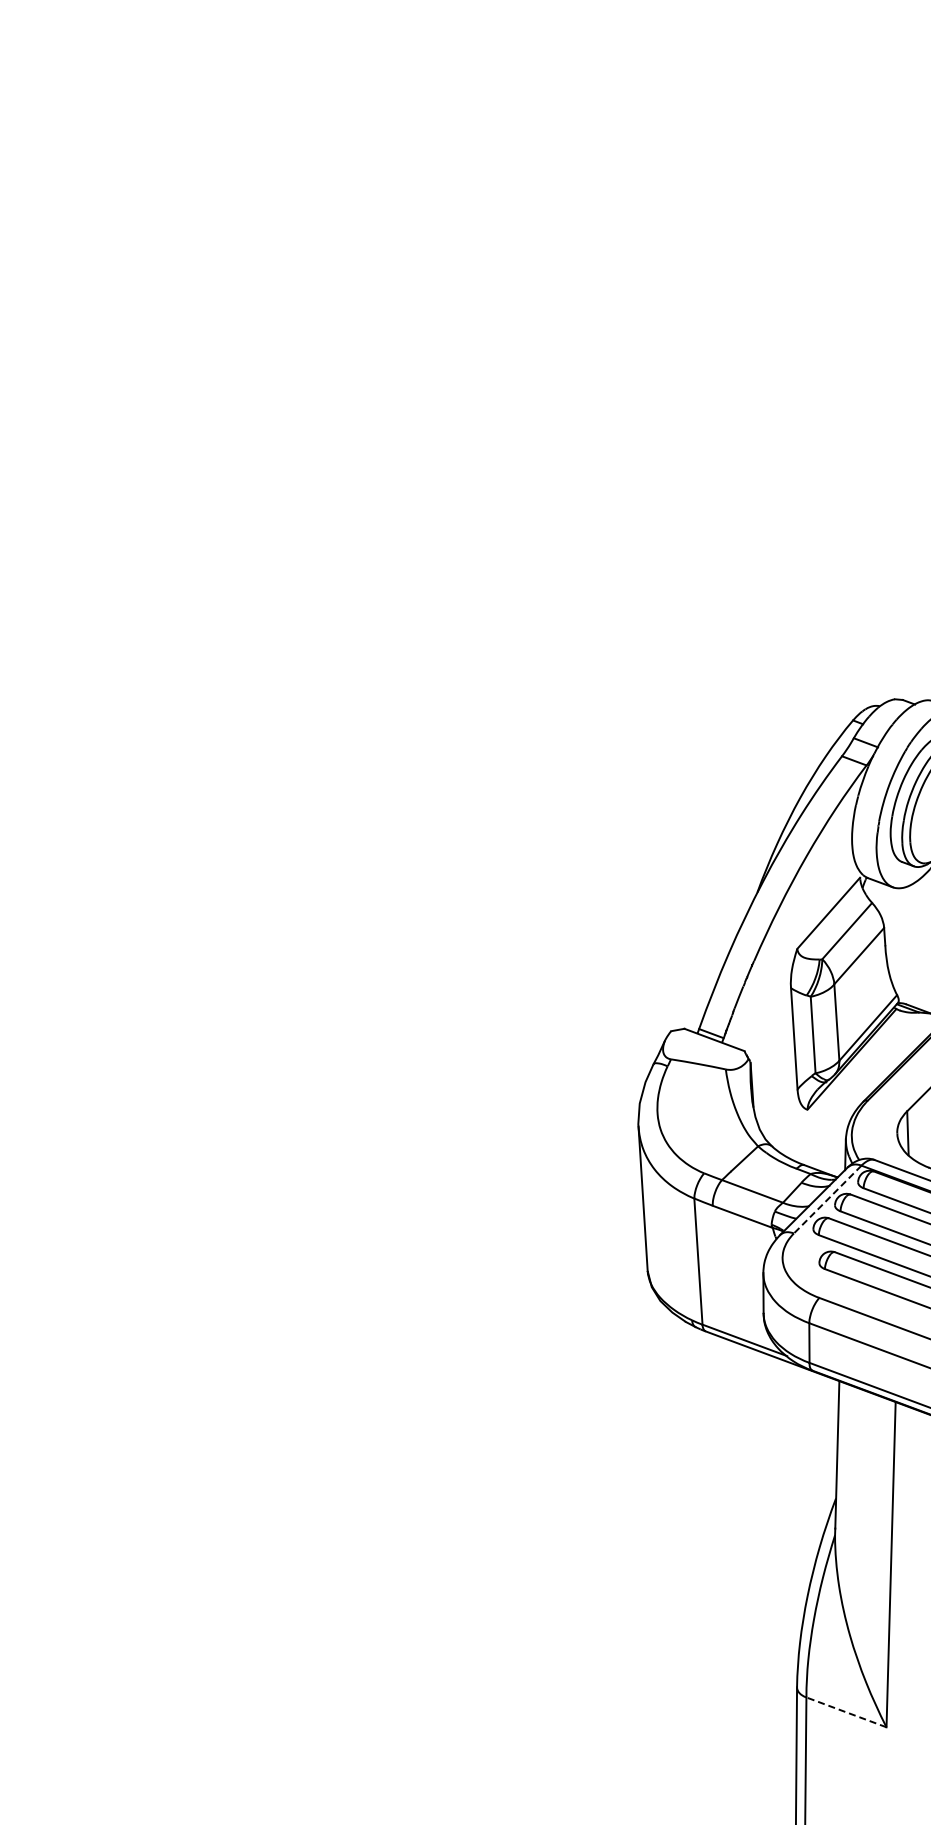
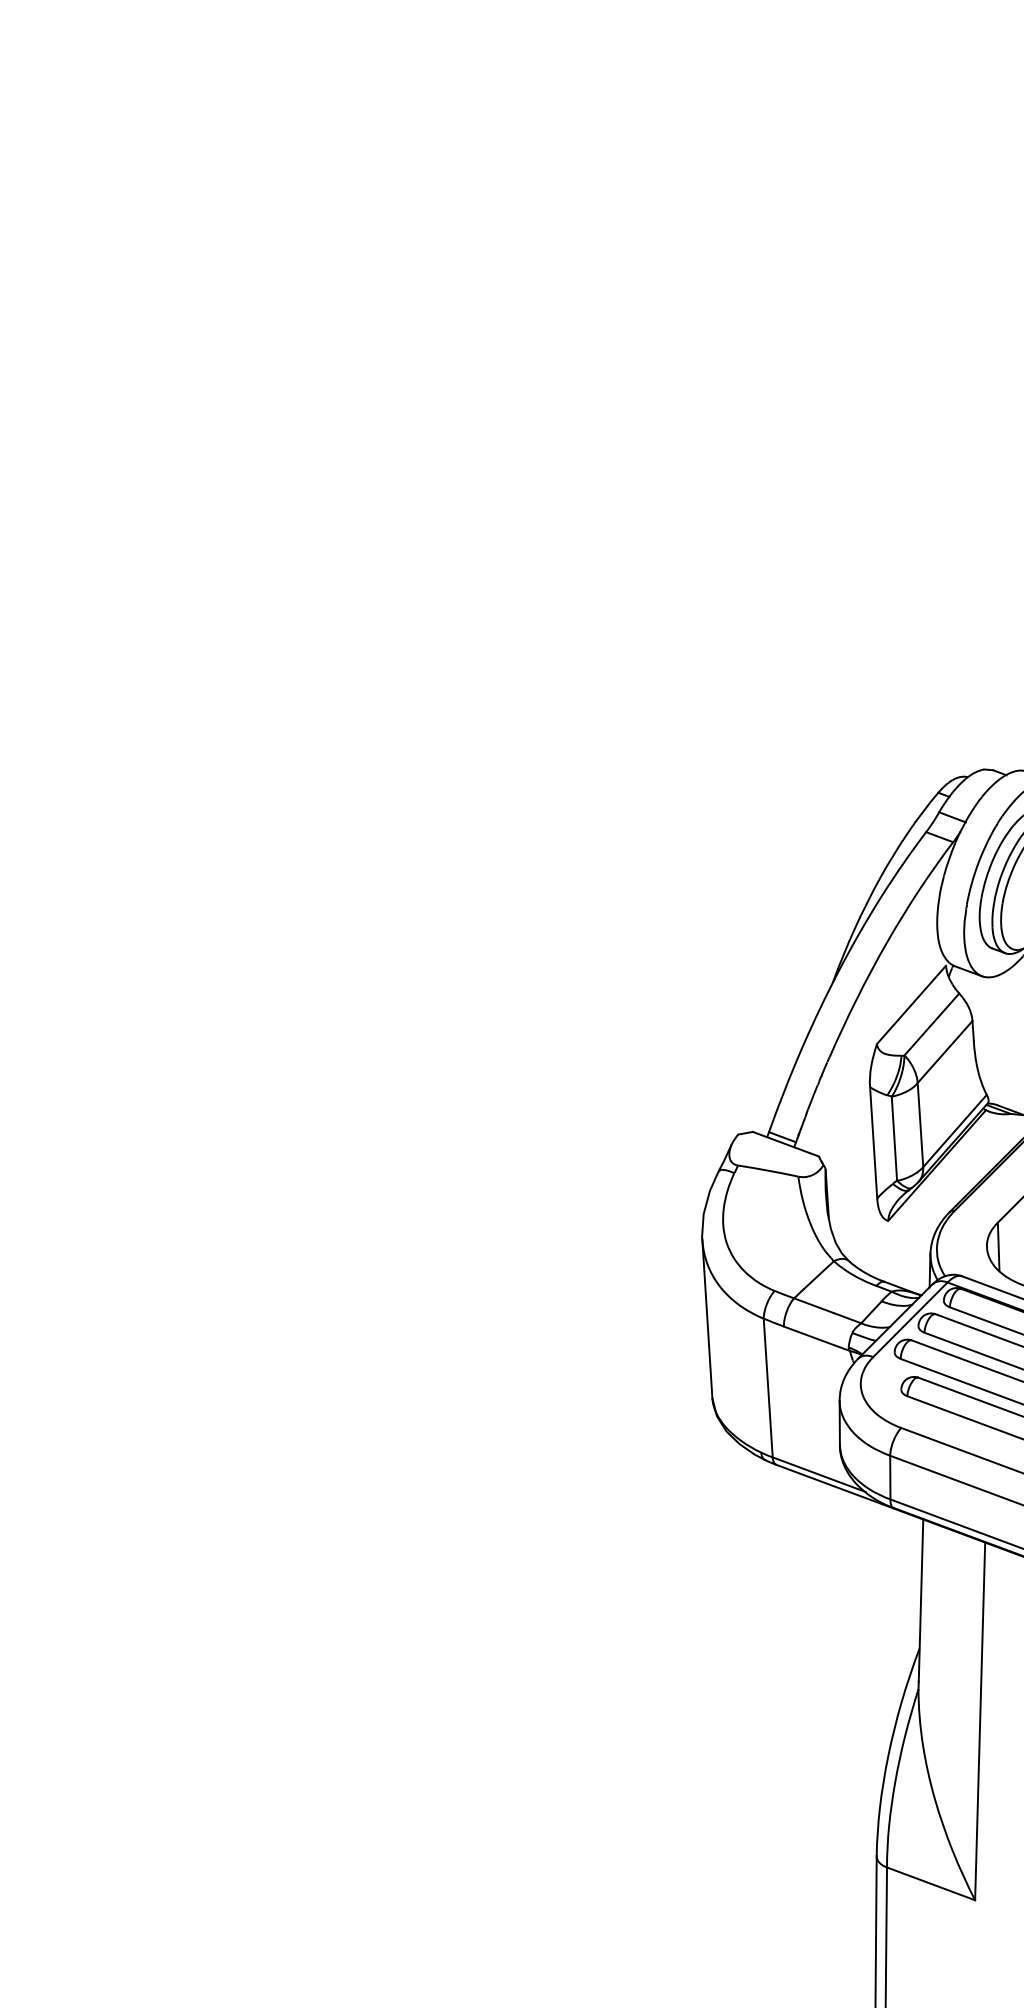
line: (827, 1199) -> (910, 1319), dashed -> solid
line: (846, 1712) -> (931, 1884), dashed -> solid

